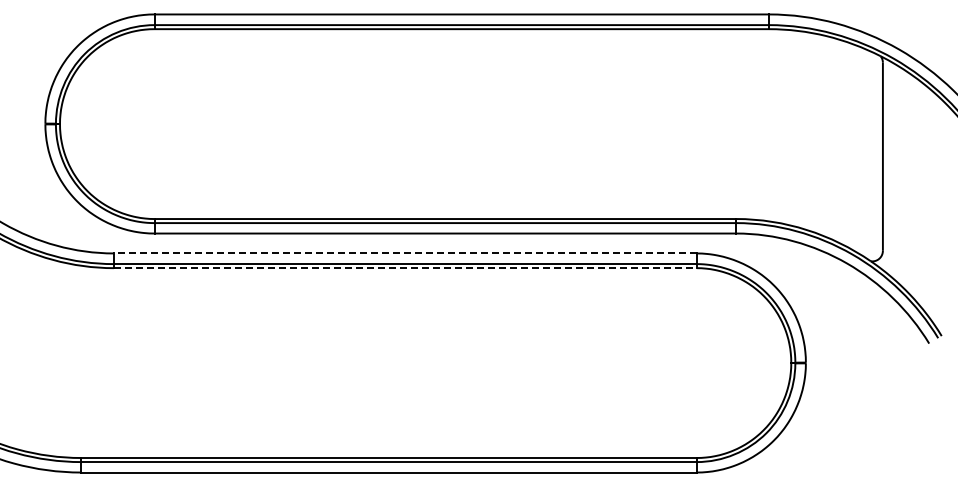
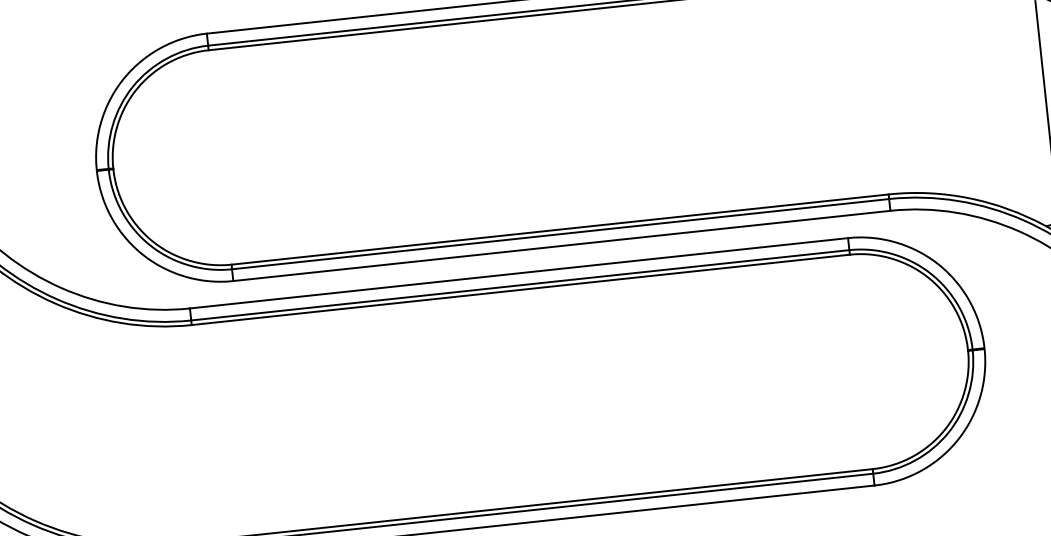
line: (404, 253) -> (518, 273), dashed -> solid
line: (405, 268) -> (520, 290), dashed -> solid

